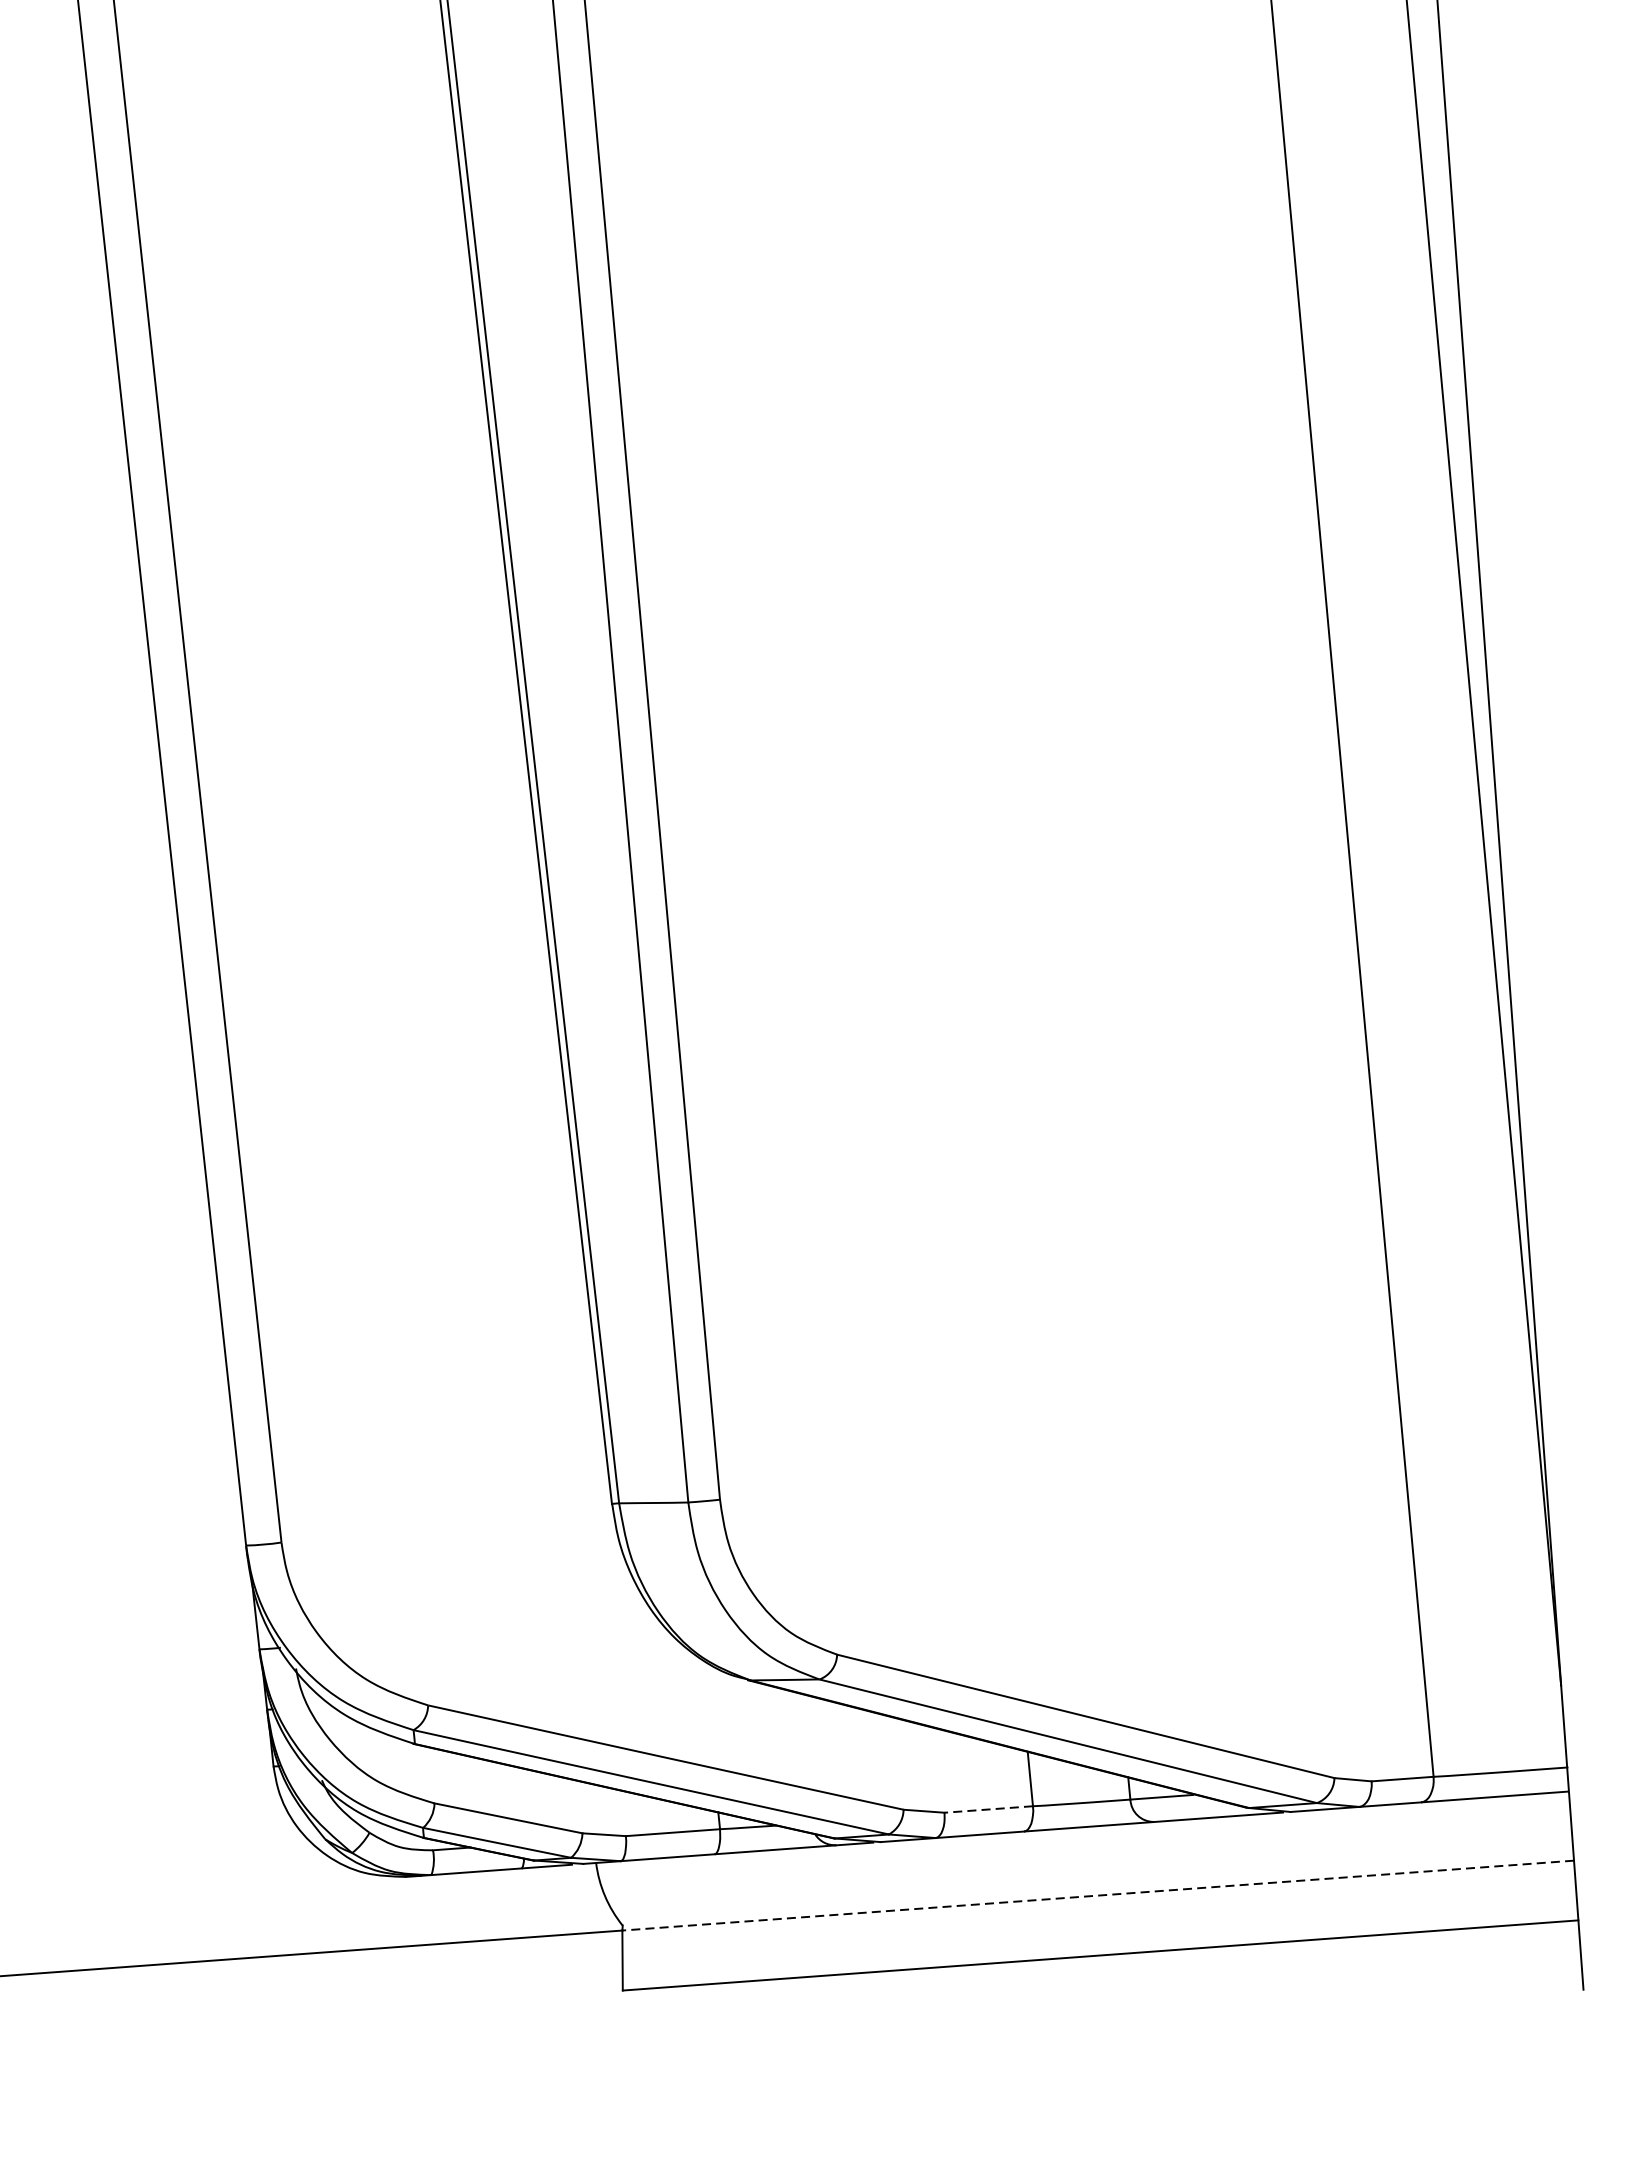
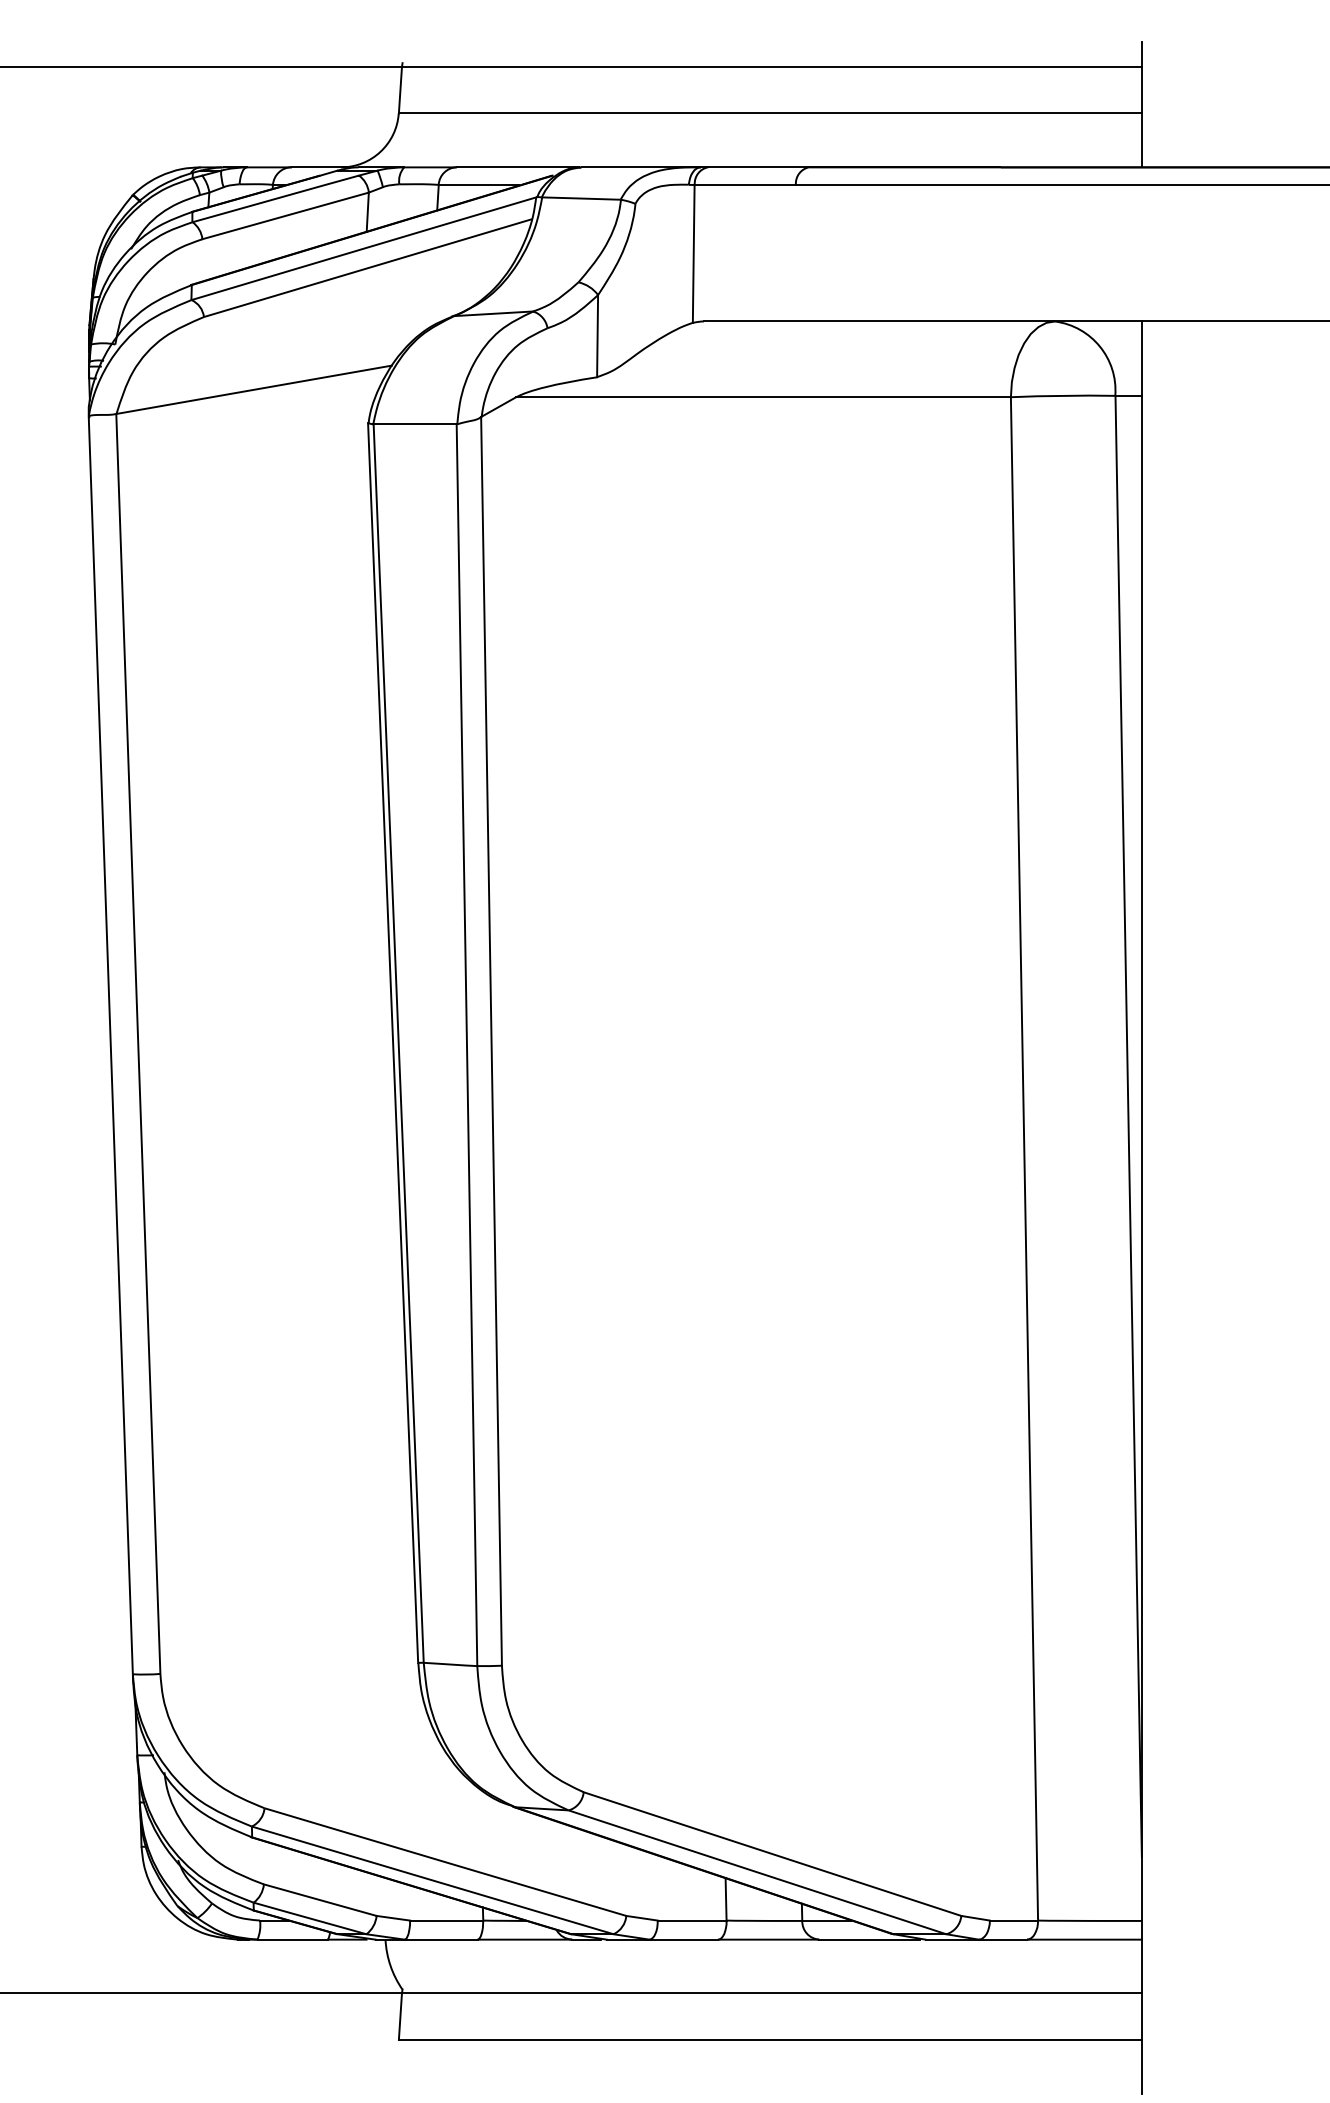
line: (987, 1809) -> (691, 1920), dashed -> solid
line: (1097, 1895) -> (771, 1993), dashed -> solid

